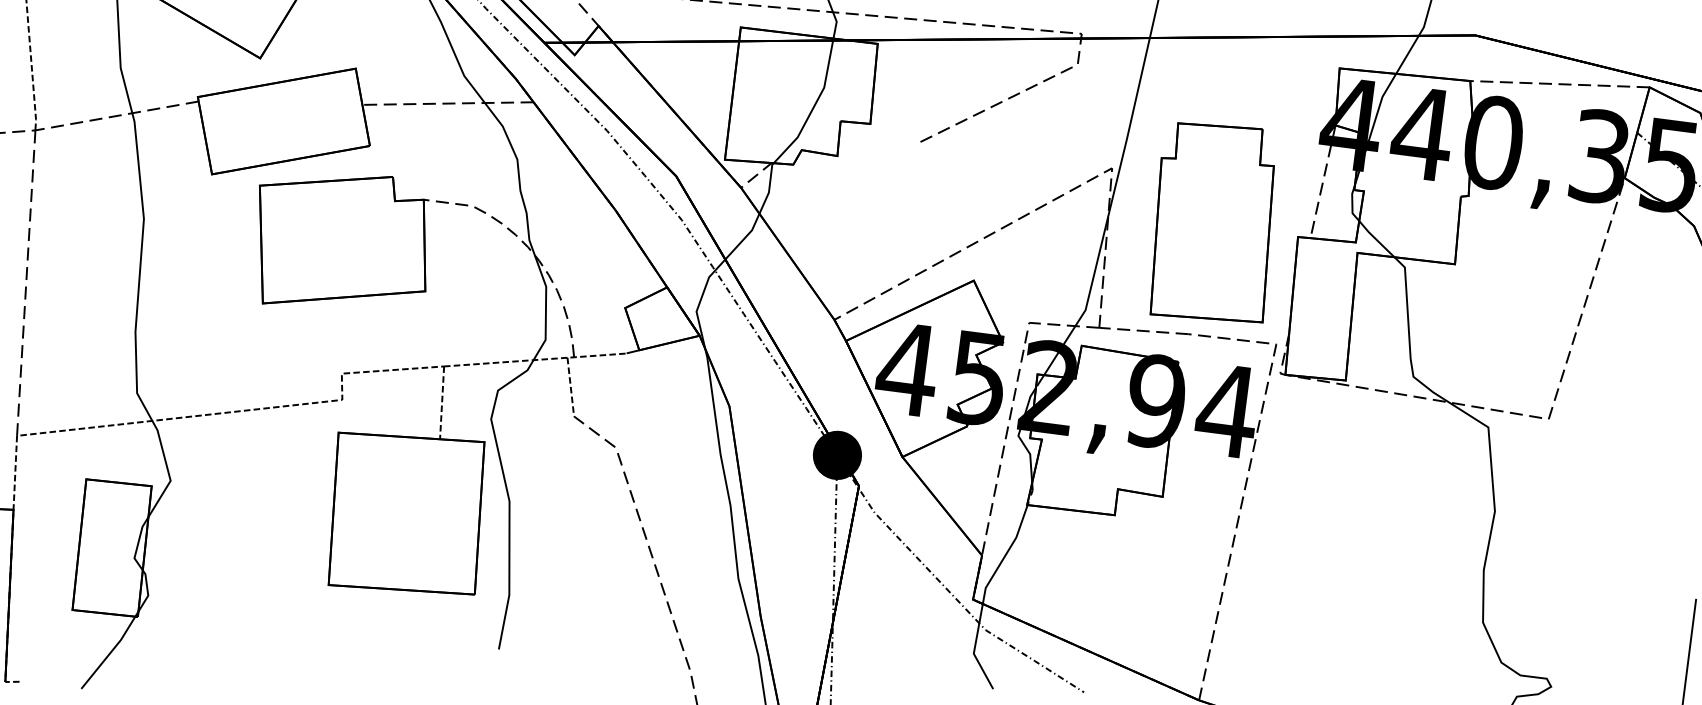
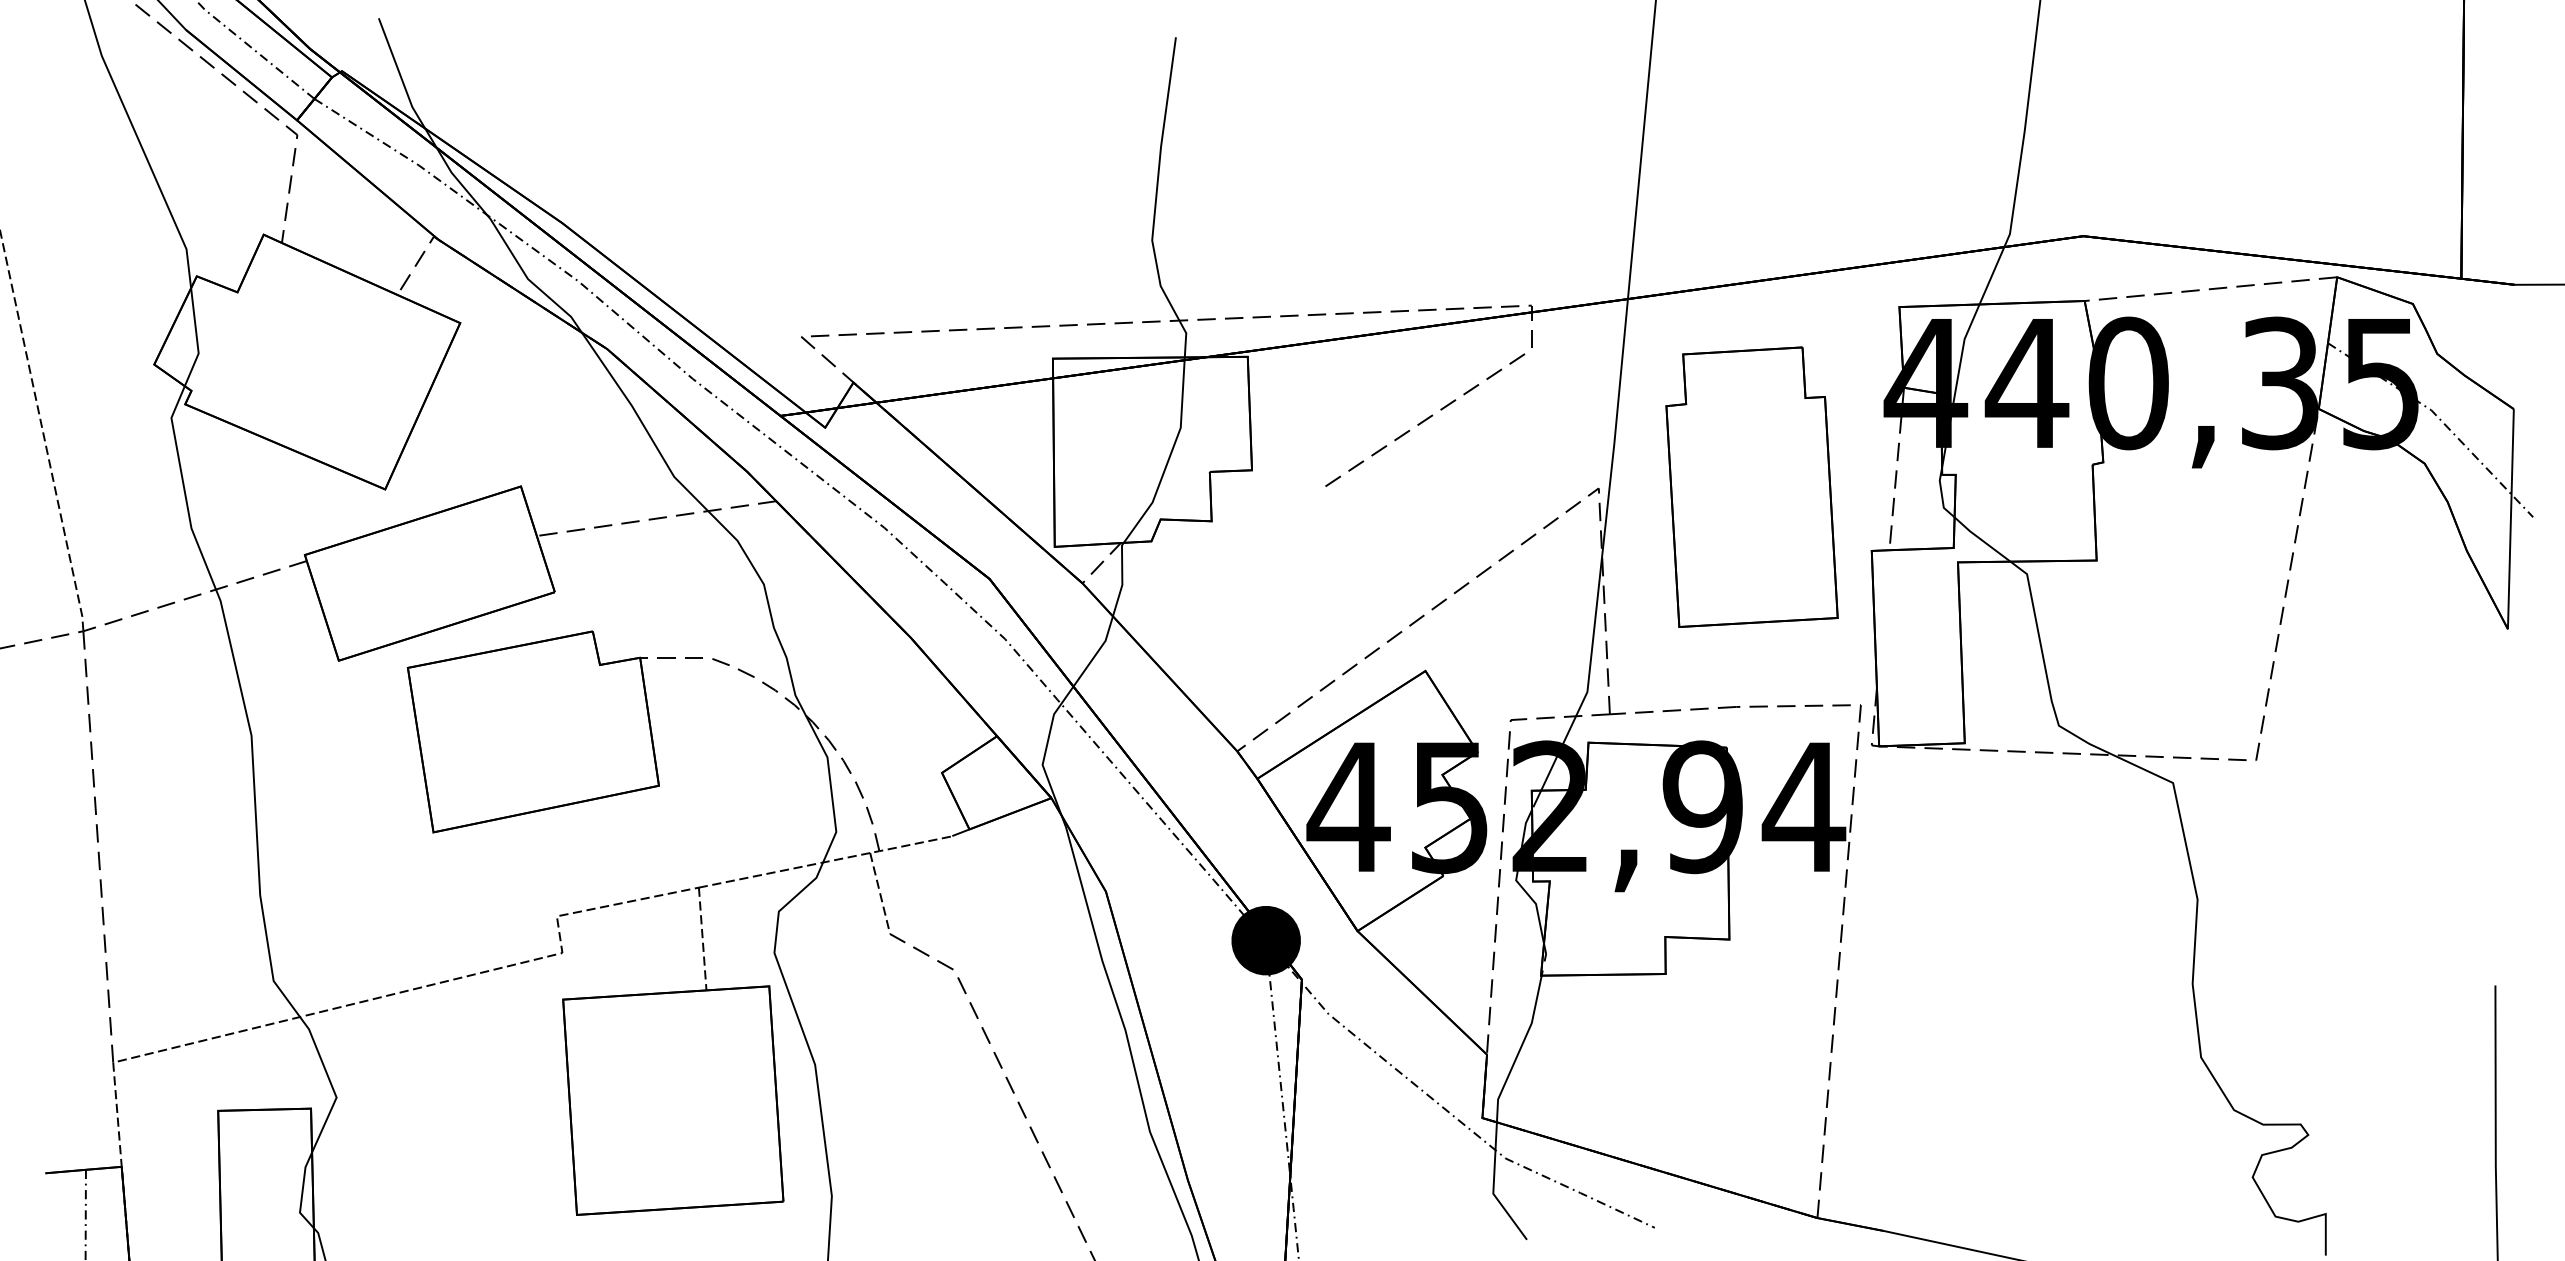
part: (1214, 222) -> (1751, 486), moved

